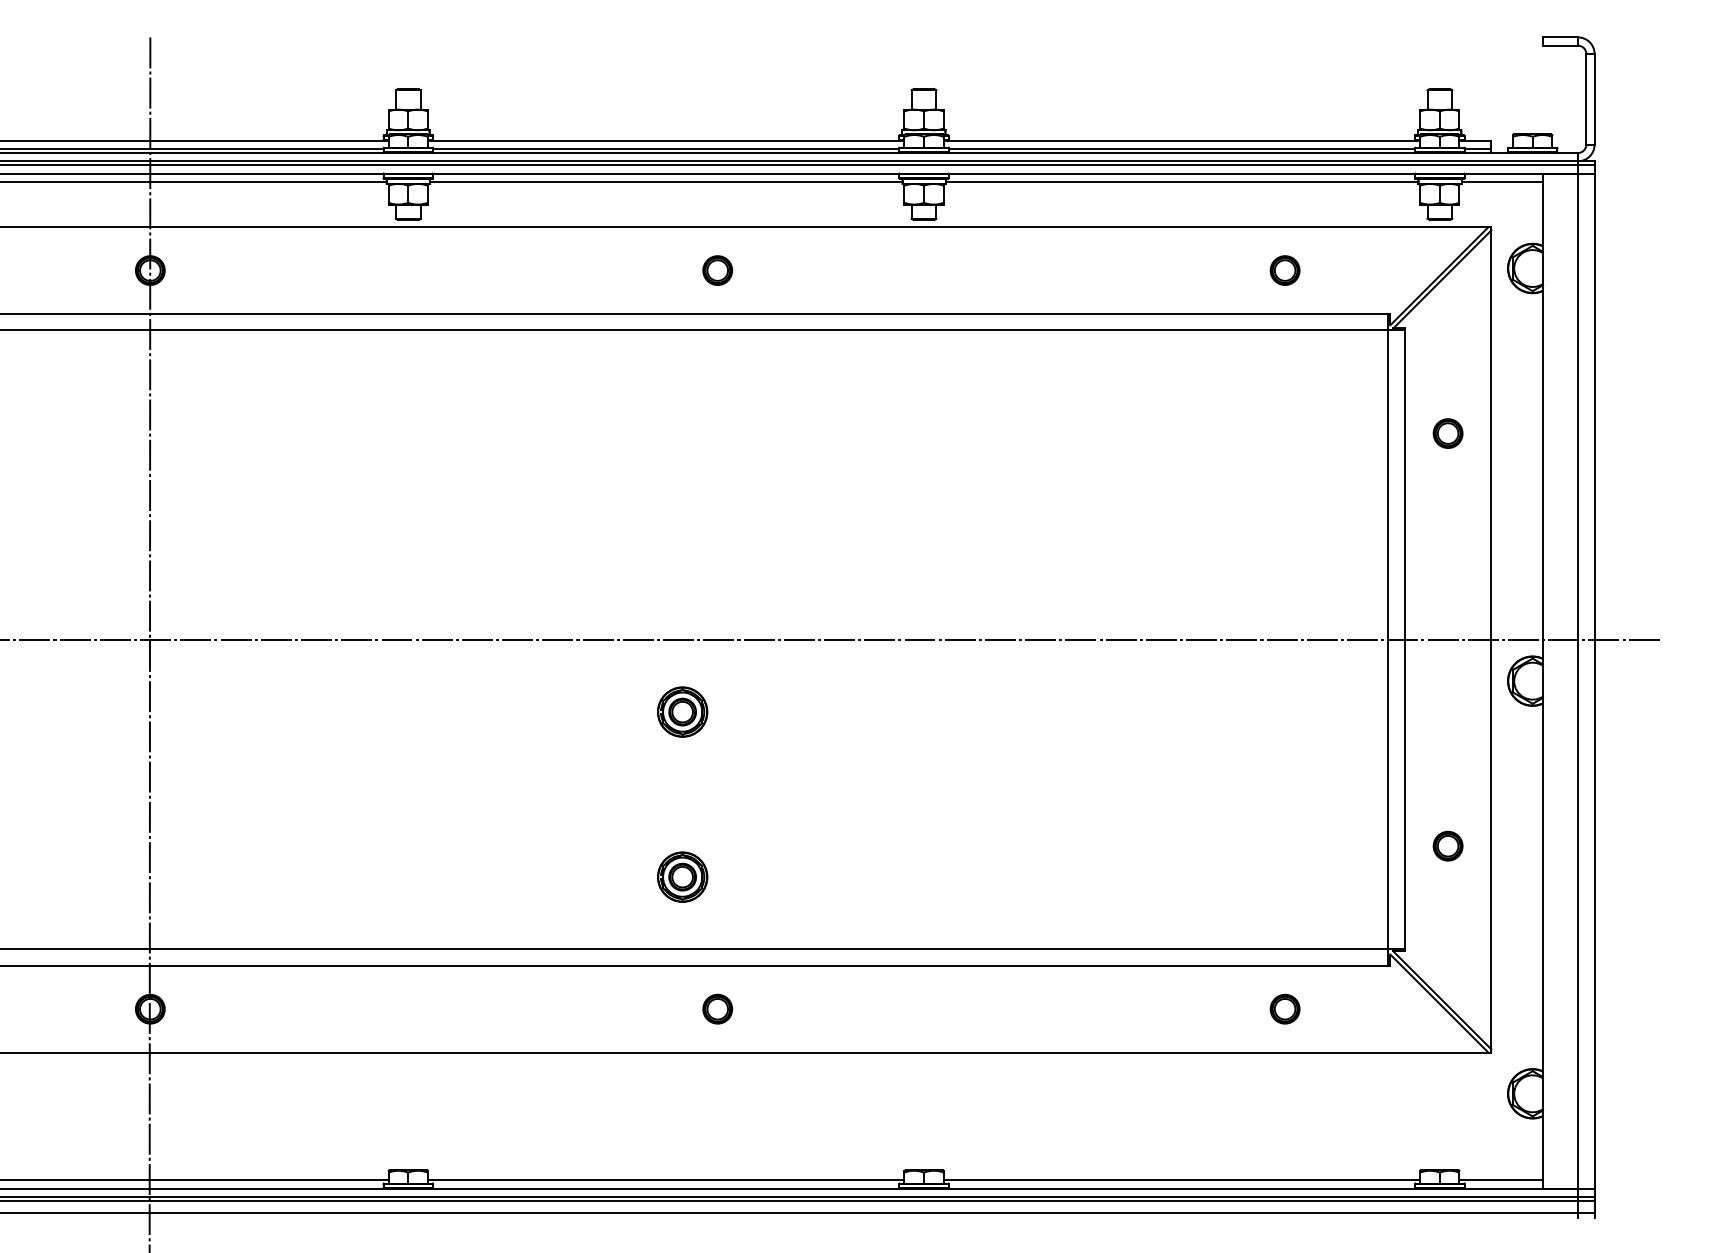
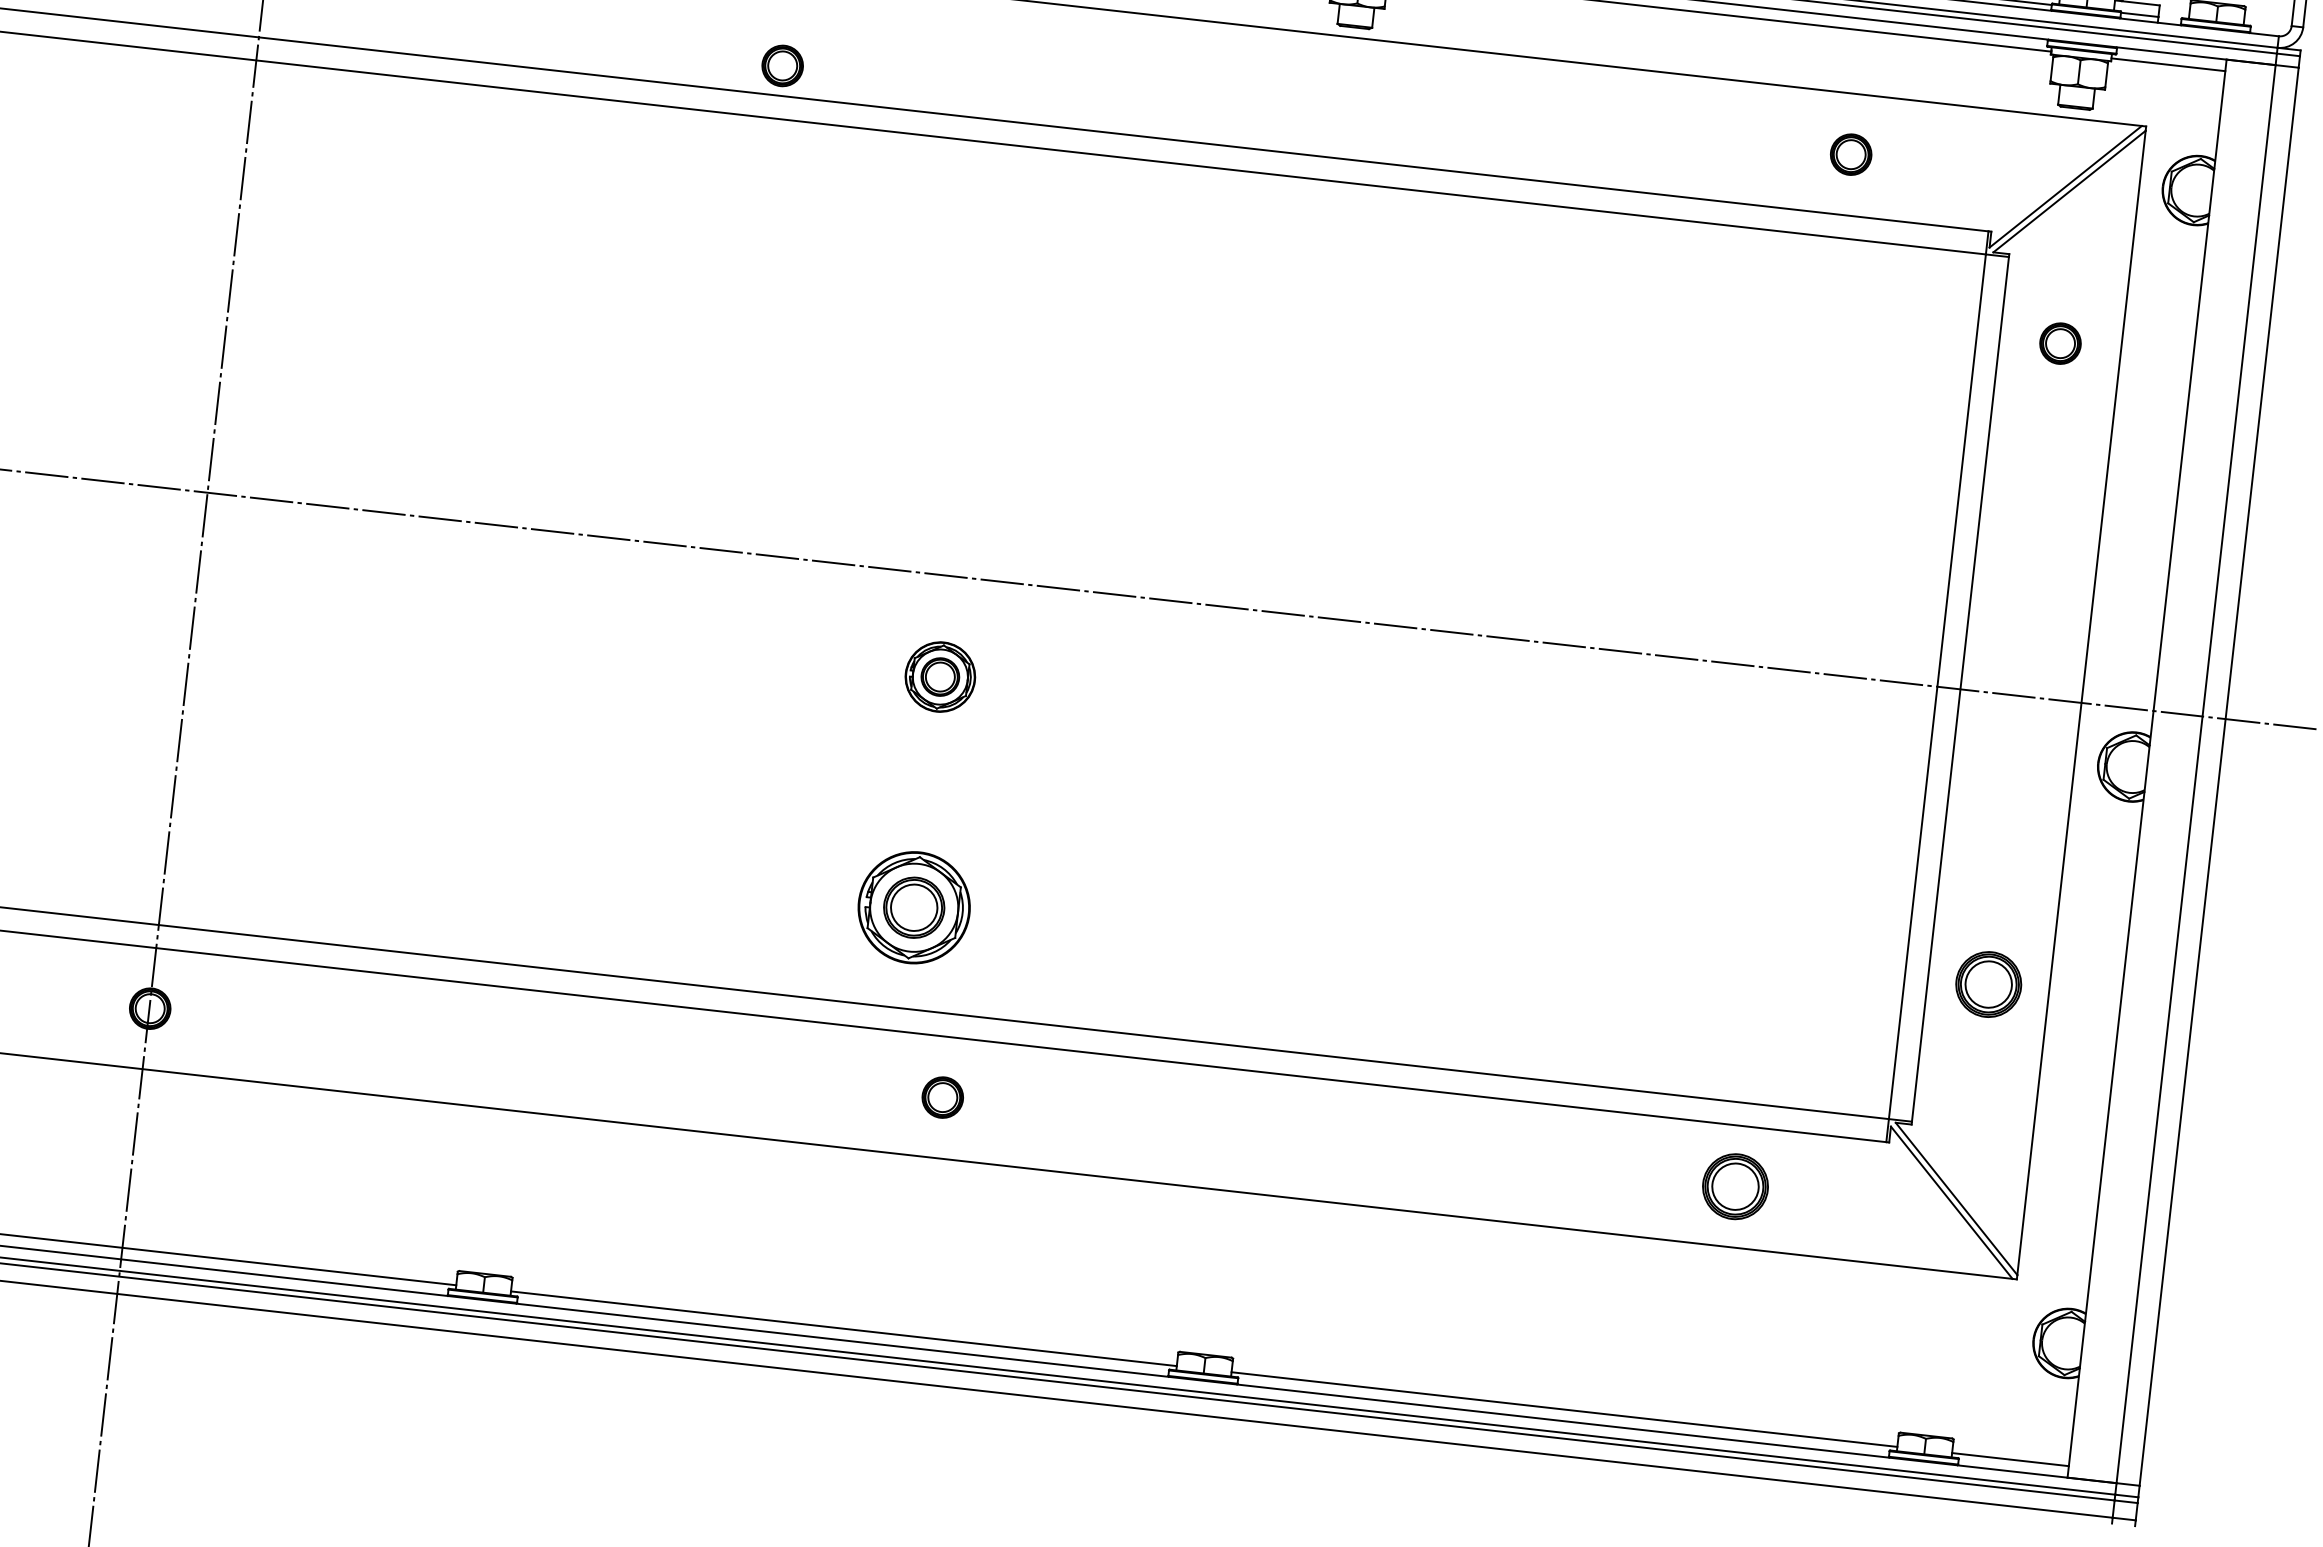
part: (717, 270) -> (782, 65), moved
part: (1447, 433) -> (2059, 343), moved
part: (1447, 845) -> (1987, 983), size x1.6
part: (682, 876) -> (914, 906), size x1.6
part: (1284, 1008) -> (1734, 1185), size x1.6

